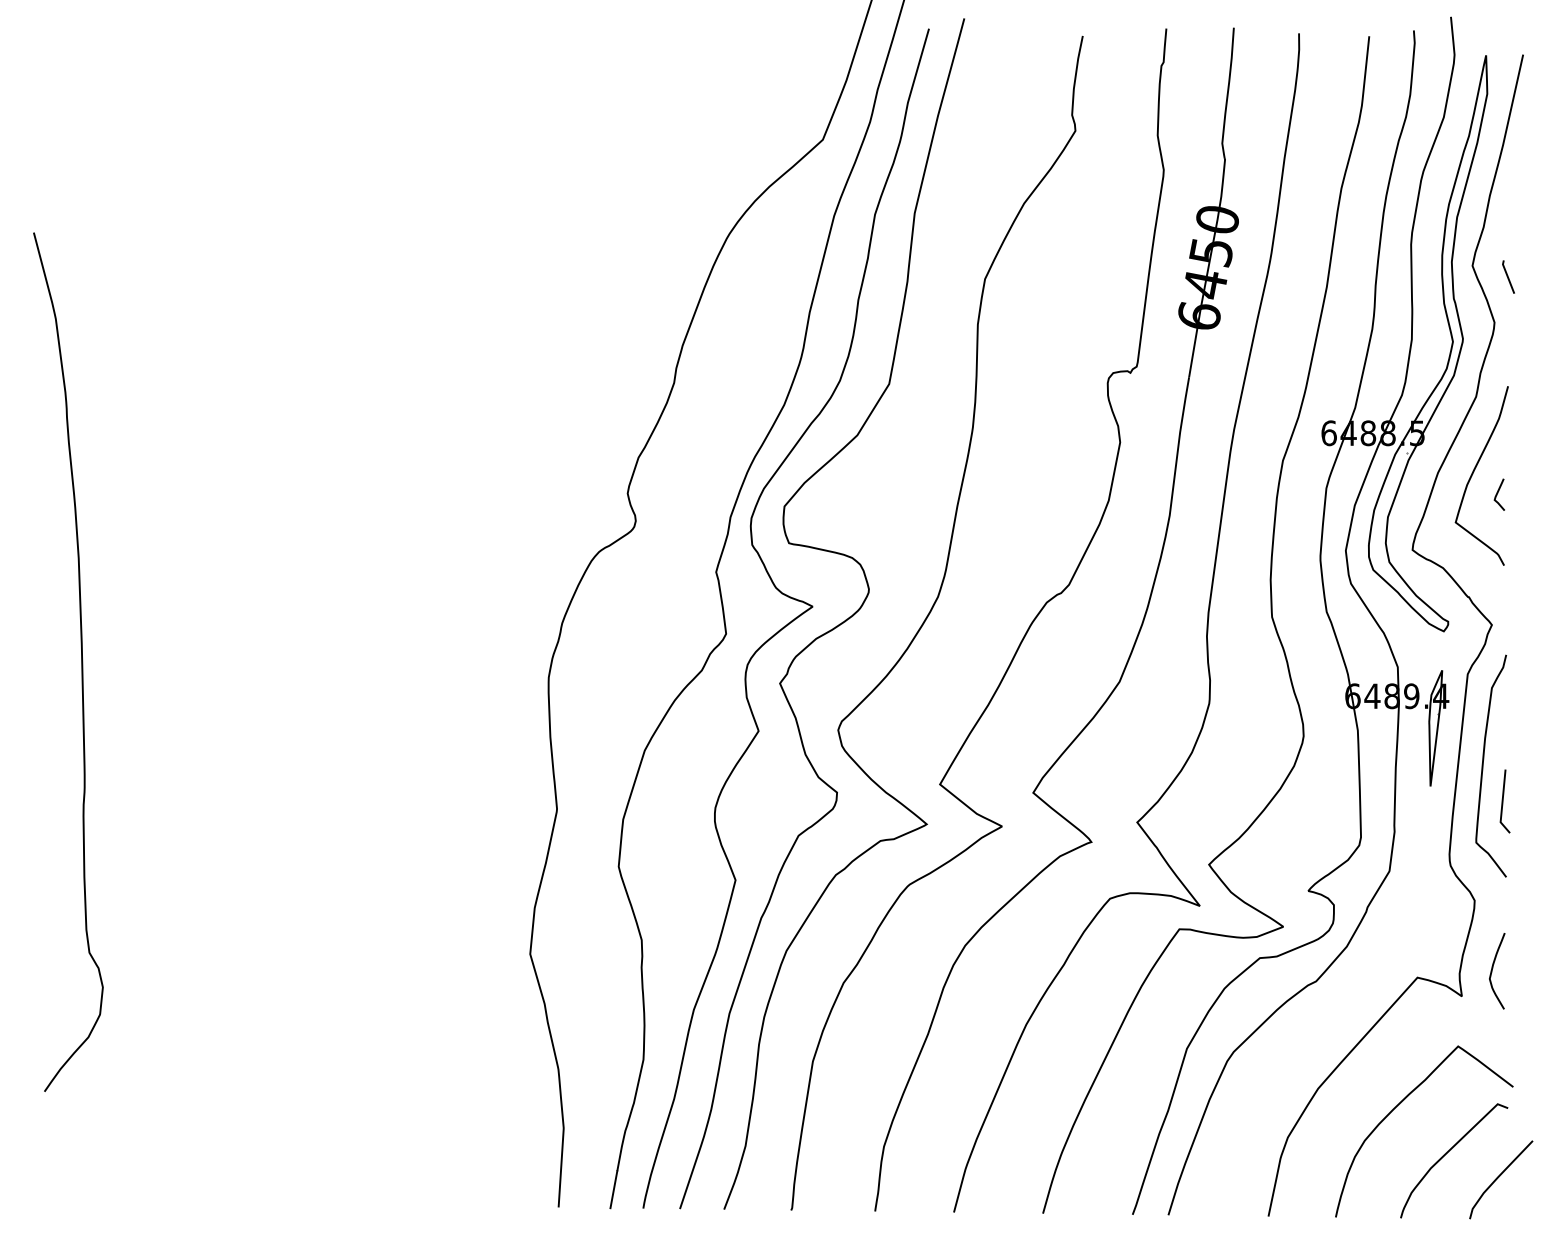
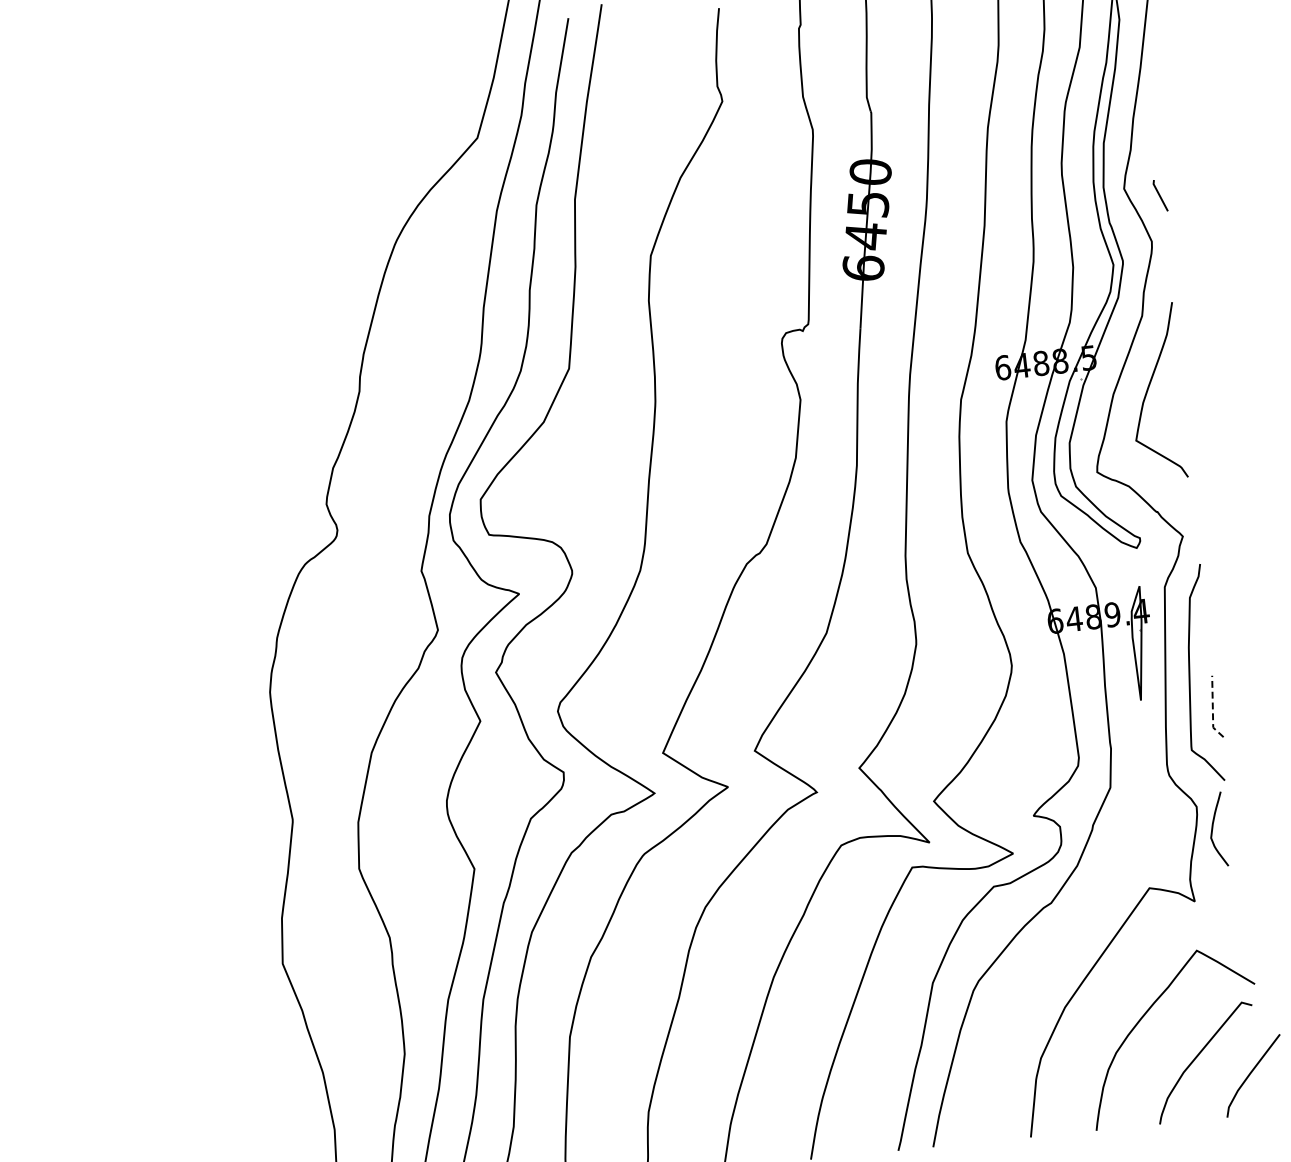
curve: (1498, 493) -> (1174, 407), removed
line: (1502, 803) -> (1212, 709), solid -> dashed
curve: (1493, 968) -> (1213, 827), moved

